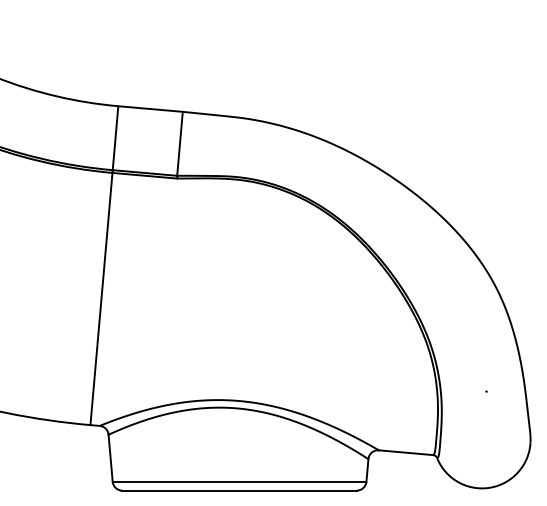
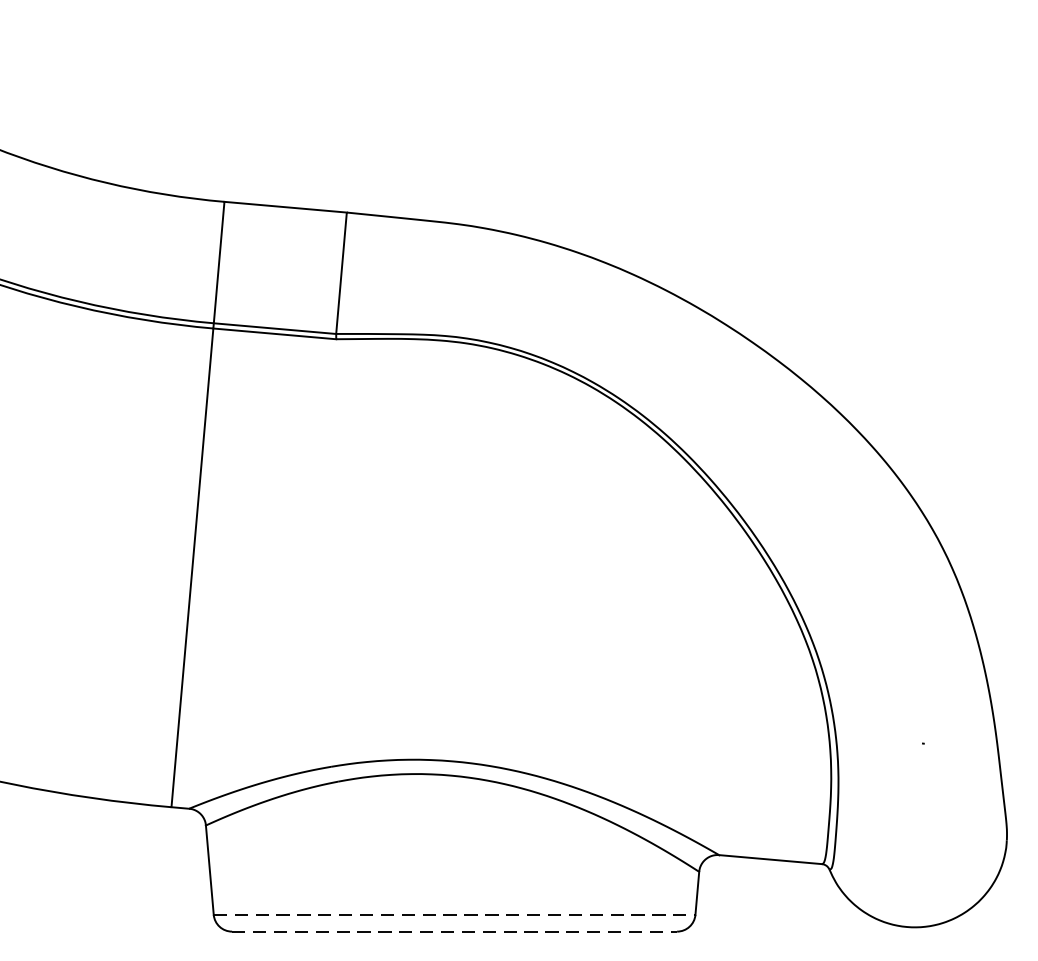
line: (239, 481) -> (454, 914), solid -> dashed
line: (240, 490) -> (456, 931), solid -> dashed

